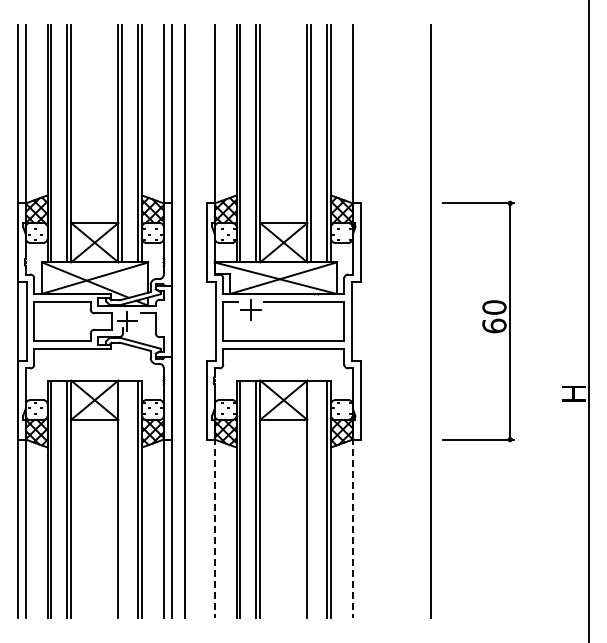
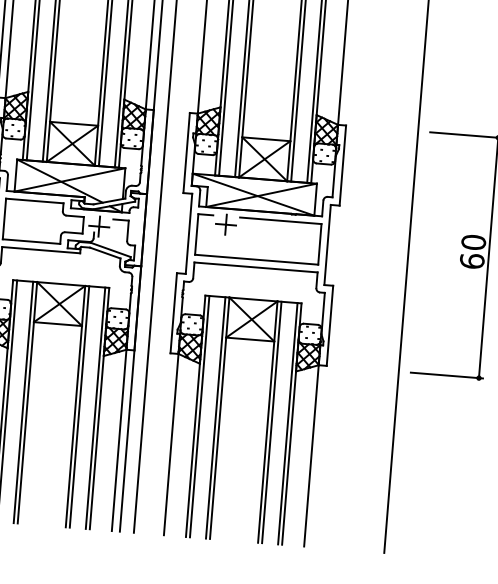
line: (122, 498) -> (79, 406), added
line: (311, 498) -> (271, 421), added
line: (214, 528) -> (170, 444), dashed -> solid
line: (352, 528) -> (311, 455), dashed -> solid

